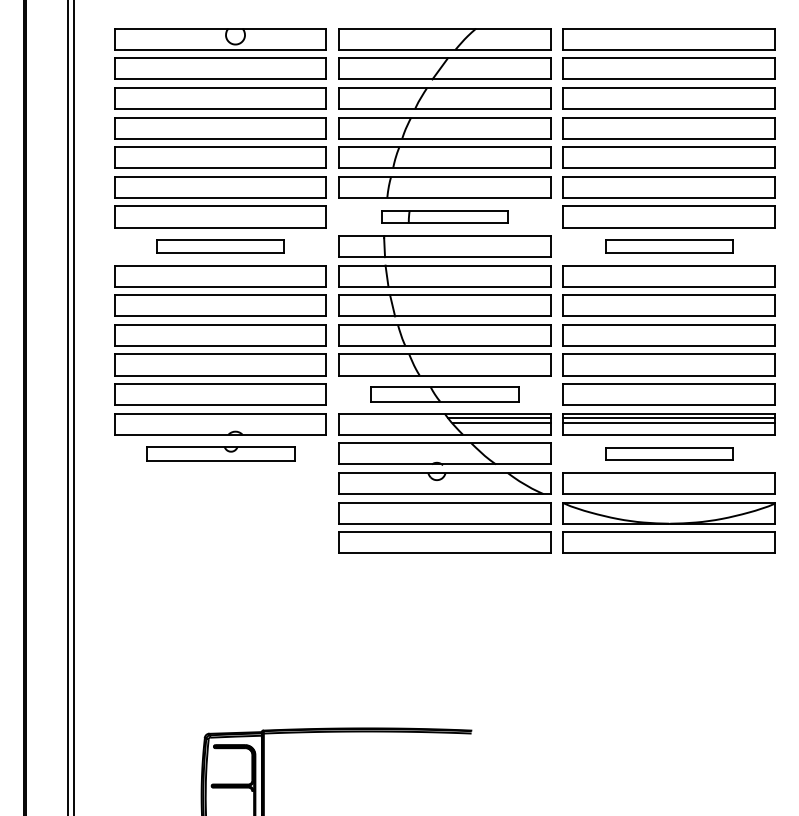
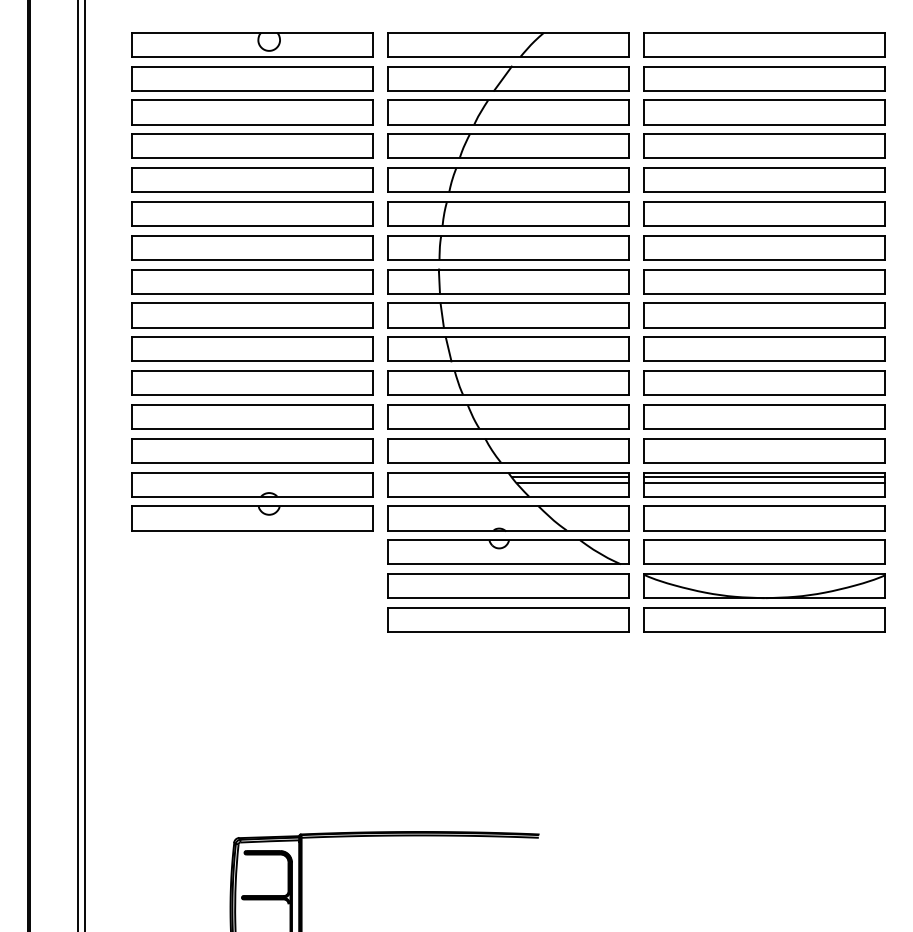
part: (445, 216) -> (508, 247), size x1.67
part: (220, 246) -> (252, 281), size x1.67
part: (669, 246) -> (764, 281), size x1.67
part: (445, 394) -> (508, 450), size x1.43
part: (220, 453) -> (252, 518), size x1.43
part: (669, 453) -> (764, 518), size x1.67

